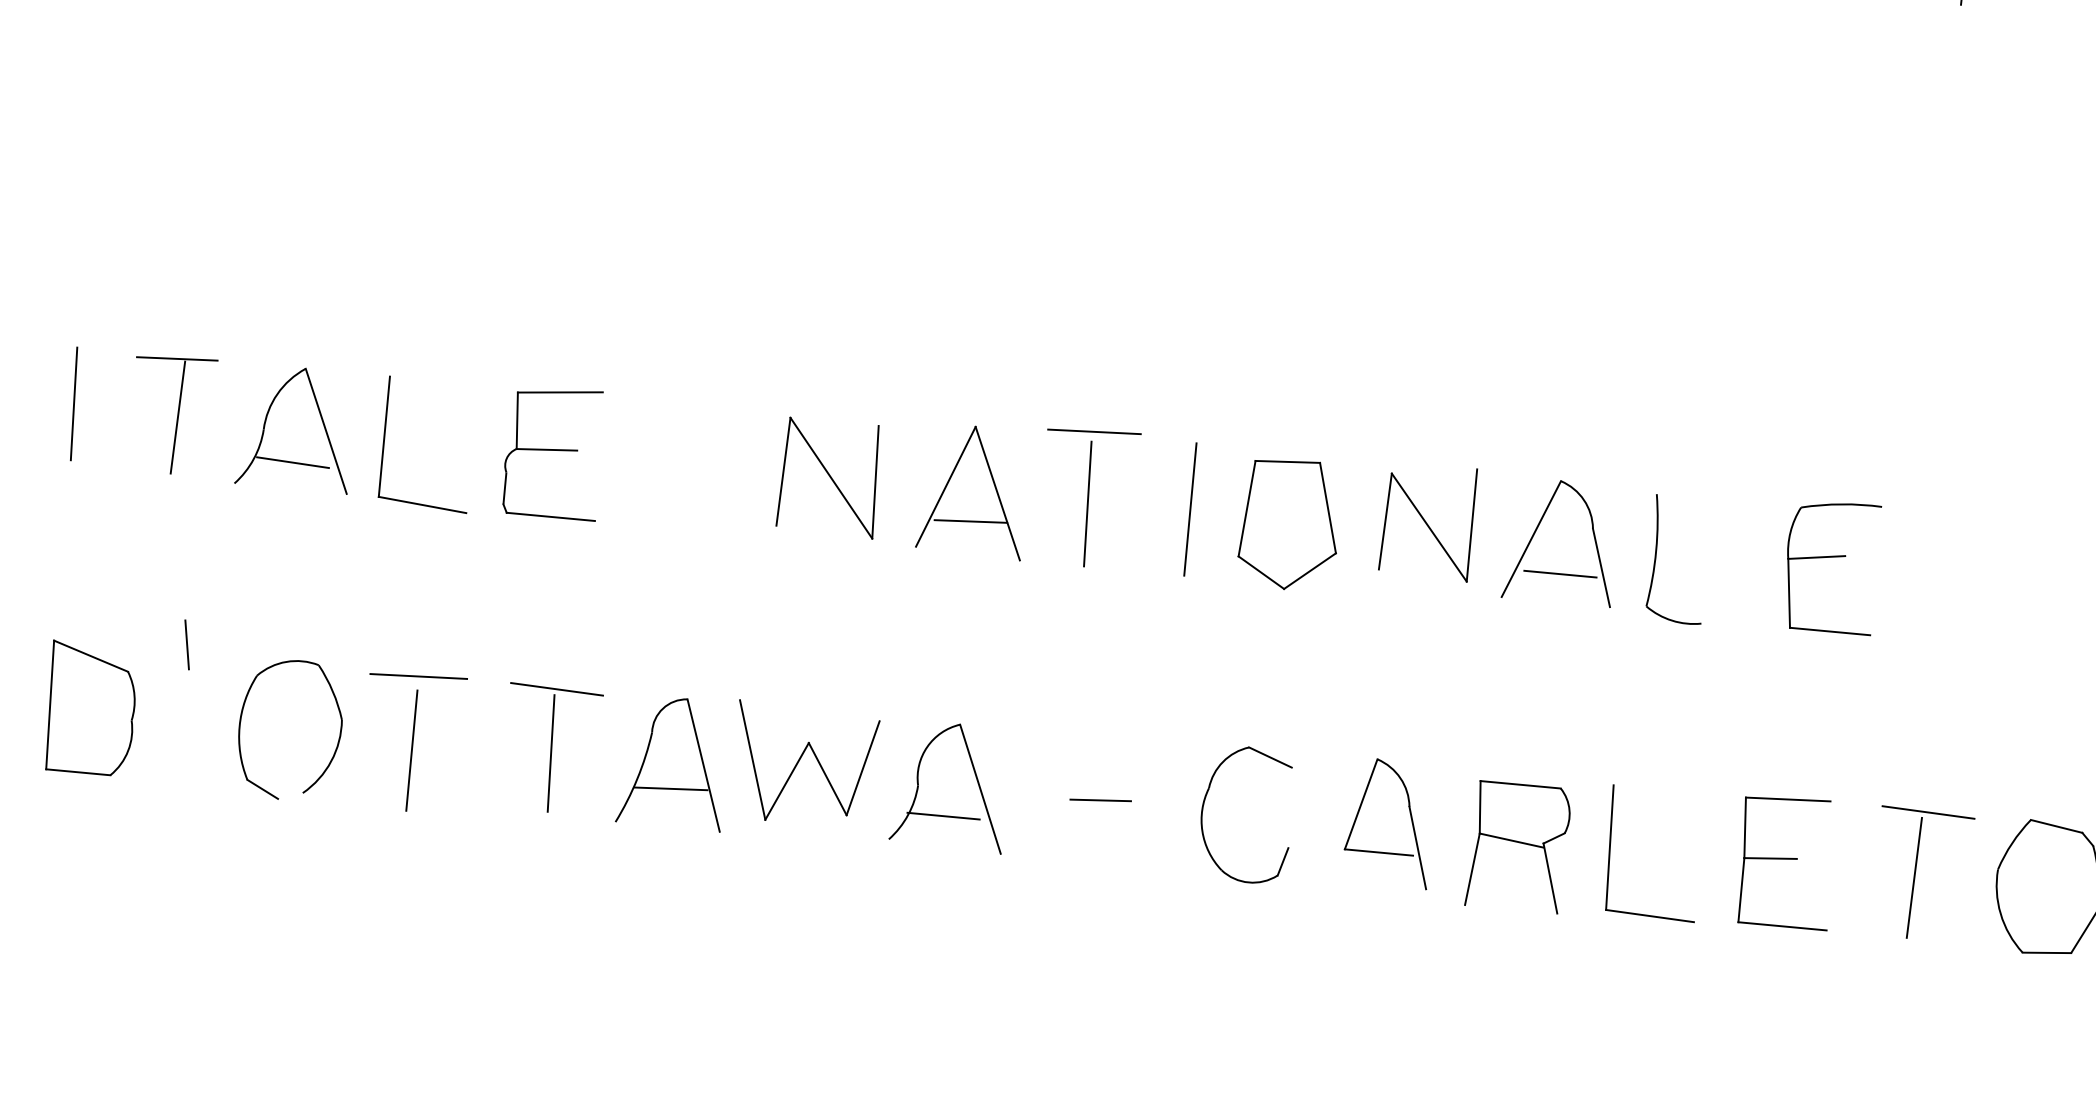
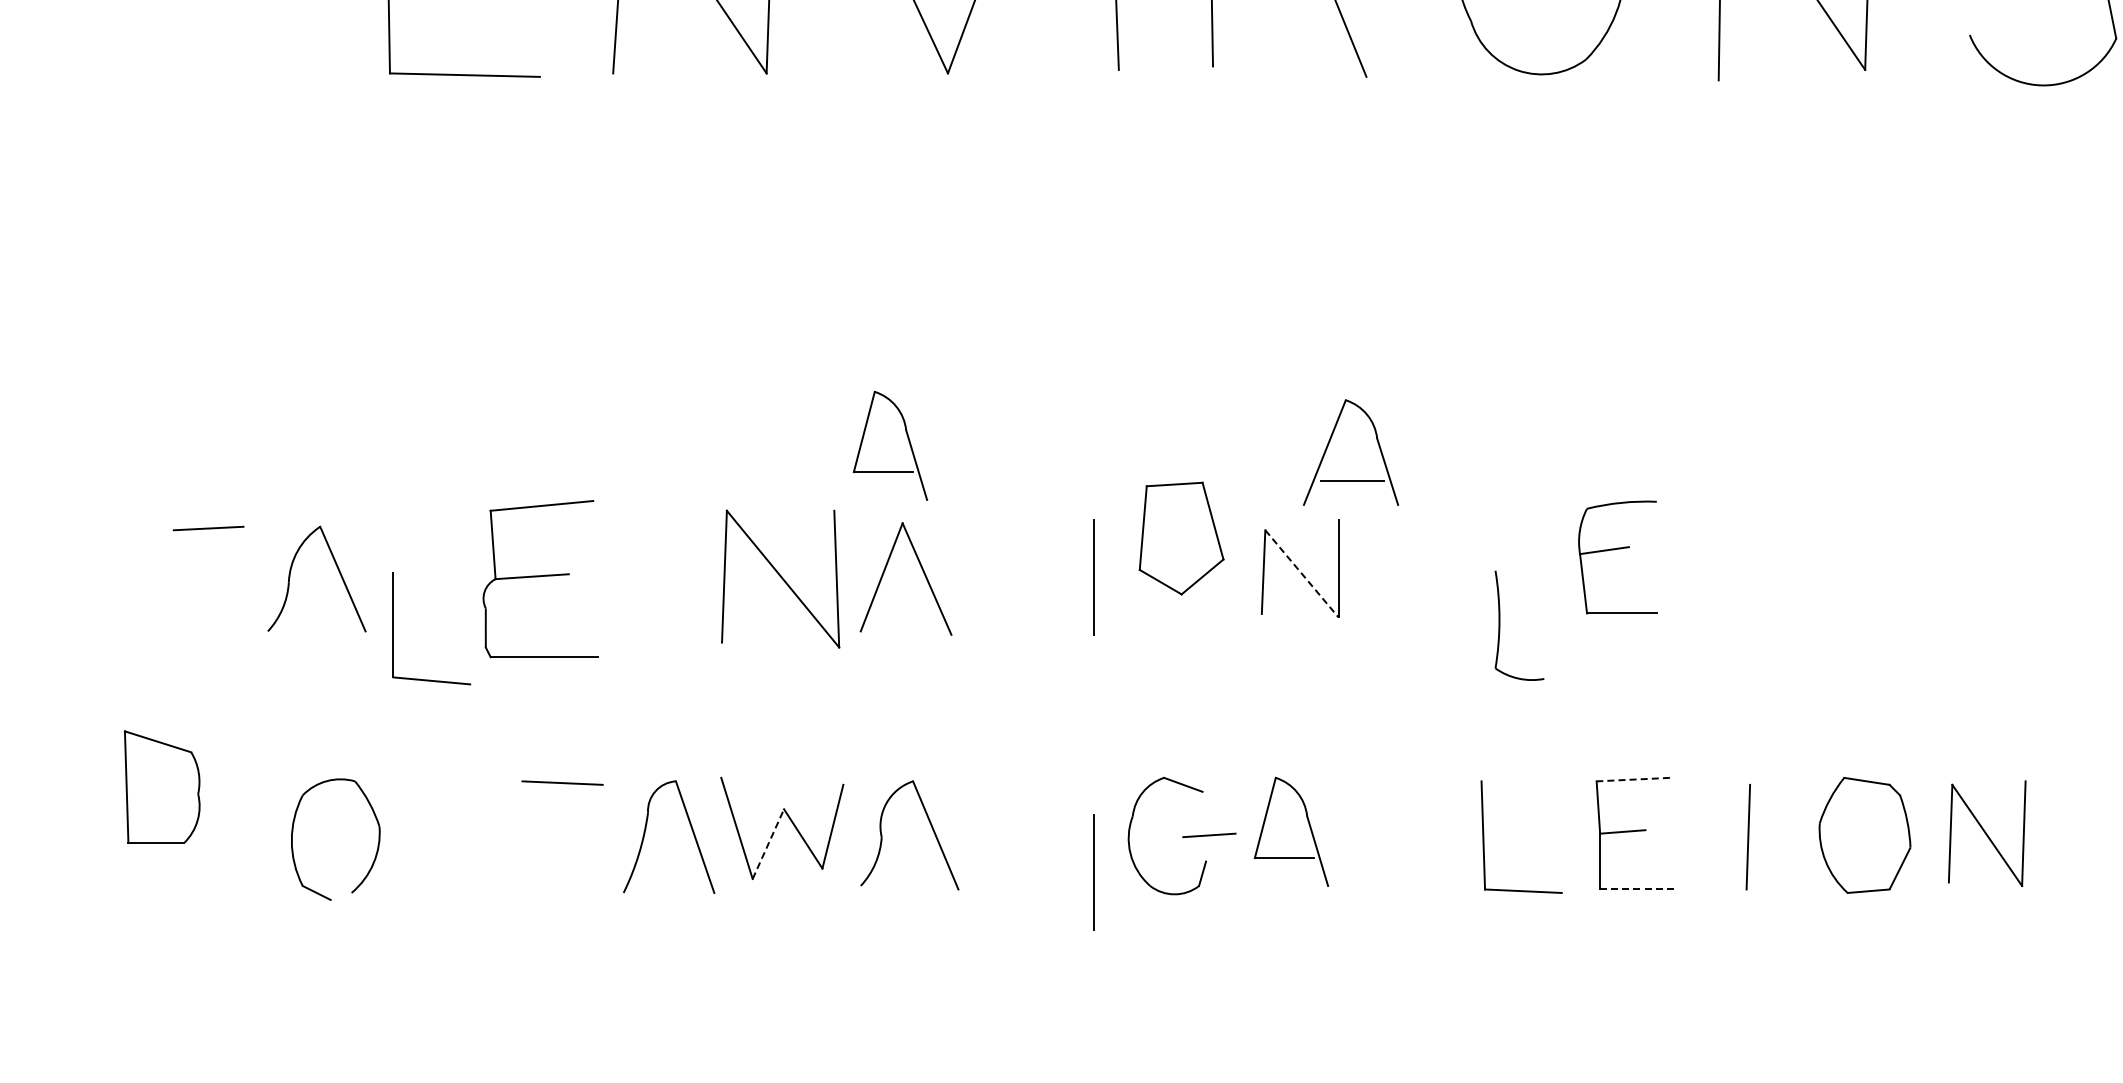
part: (991, 334) -> (908, 442), added
line: (73, 403) -> (122, 575), removed
line: (177, 416) -> (213, 578), removed
part: (384, 440) -> (393, 628), moved
part: (553, 451) -> (540, 578), size x1.4
line: (292, 462) -> (316, 608), removed
part: (829, 477) -> (780, 578), size x1.4
part: (1088, 497) -> (1005, 575), removed
line: (970, 521) -> (905, 605), removed
part: (1289, 524) -> (1181, 538), moved
line: (1428, 527) -> (1301, 573), solid -> dashed
part: (1537, 530) -> (1329, 444), moved
part: (1656, 557) -> (1500, 625), moved
part: (1828, 558) -> (1614, 550), moved
line: (186, 644) -> (239, 774), removed
line: (419, 675) -> (442, 782), removed
part: (91, 708) -> (162, 786), moved
line: (412, 750) -> (442, 847), removed
line: (551, 752) -> (562, 838), removed
line: (787, 780) -> (768, 843), solid -> dashed
line: (670, 788) -> (668, 859), removed
line: (1100, 799) -> (1209, 834), moved
line: (1788, 799) -> (1633, 779), solid -> dashed
line: (1928, 812) -> (1755, 779), removed
line: (942, 816) -> (905, 861), removed
part: (1518, 847) -> (1404, 842), removed
line: (1157, 848) -> (1093, 872), added
line: (1782, 926) -> (1638, 889), solid -> dashed

